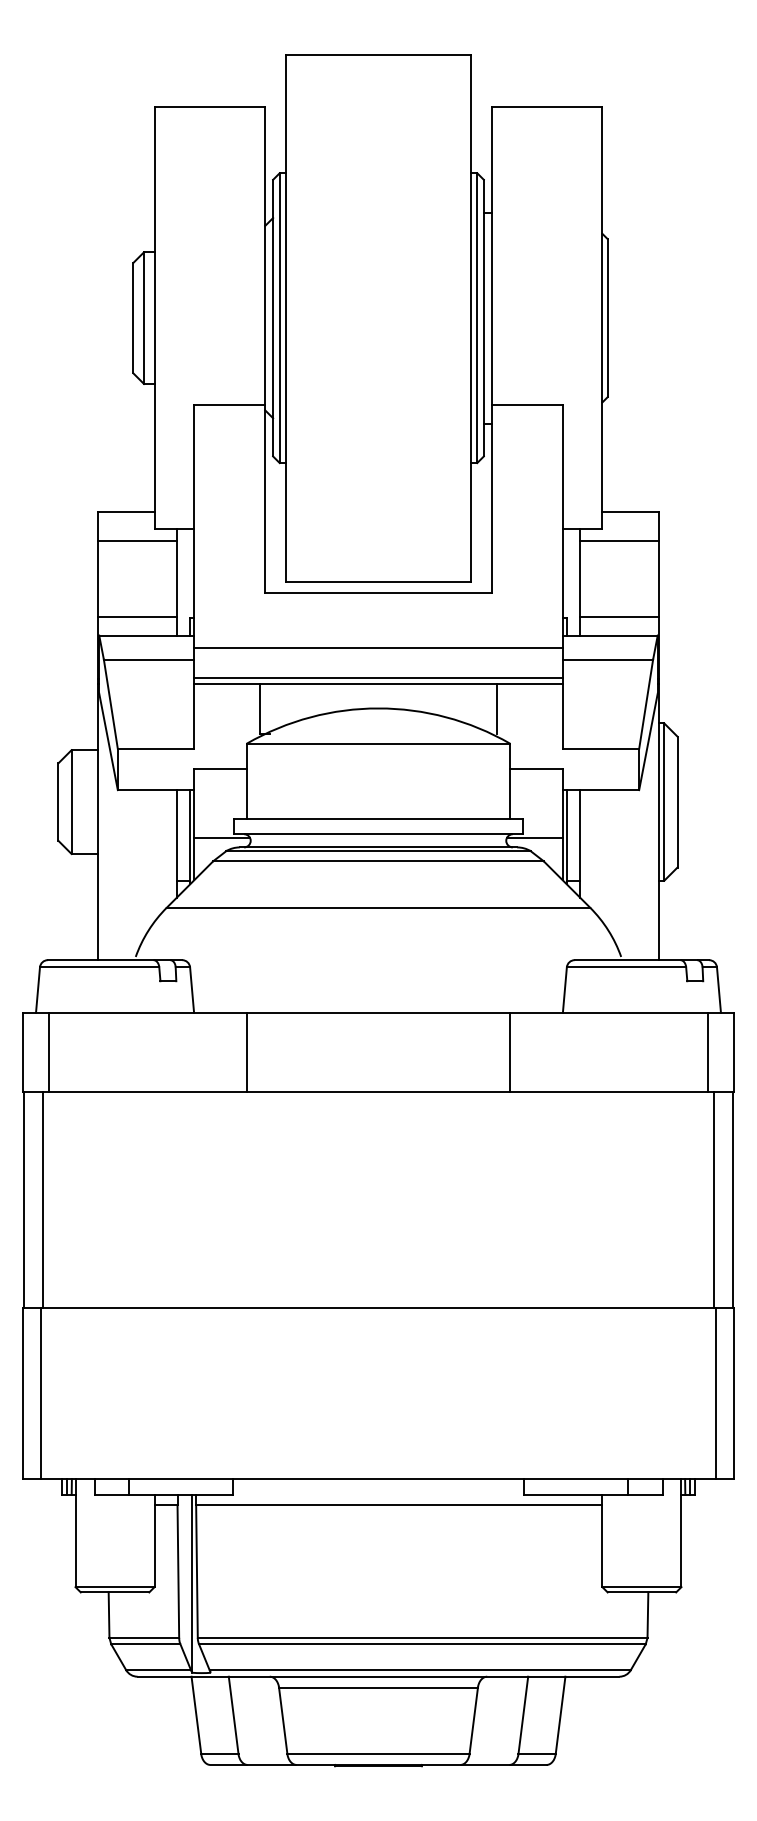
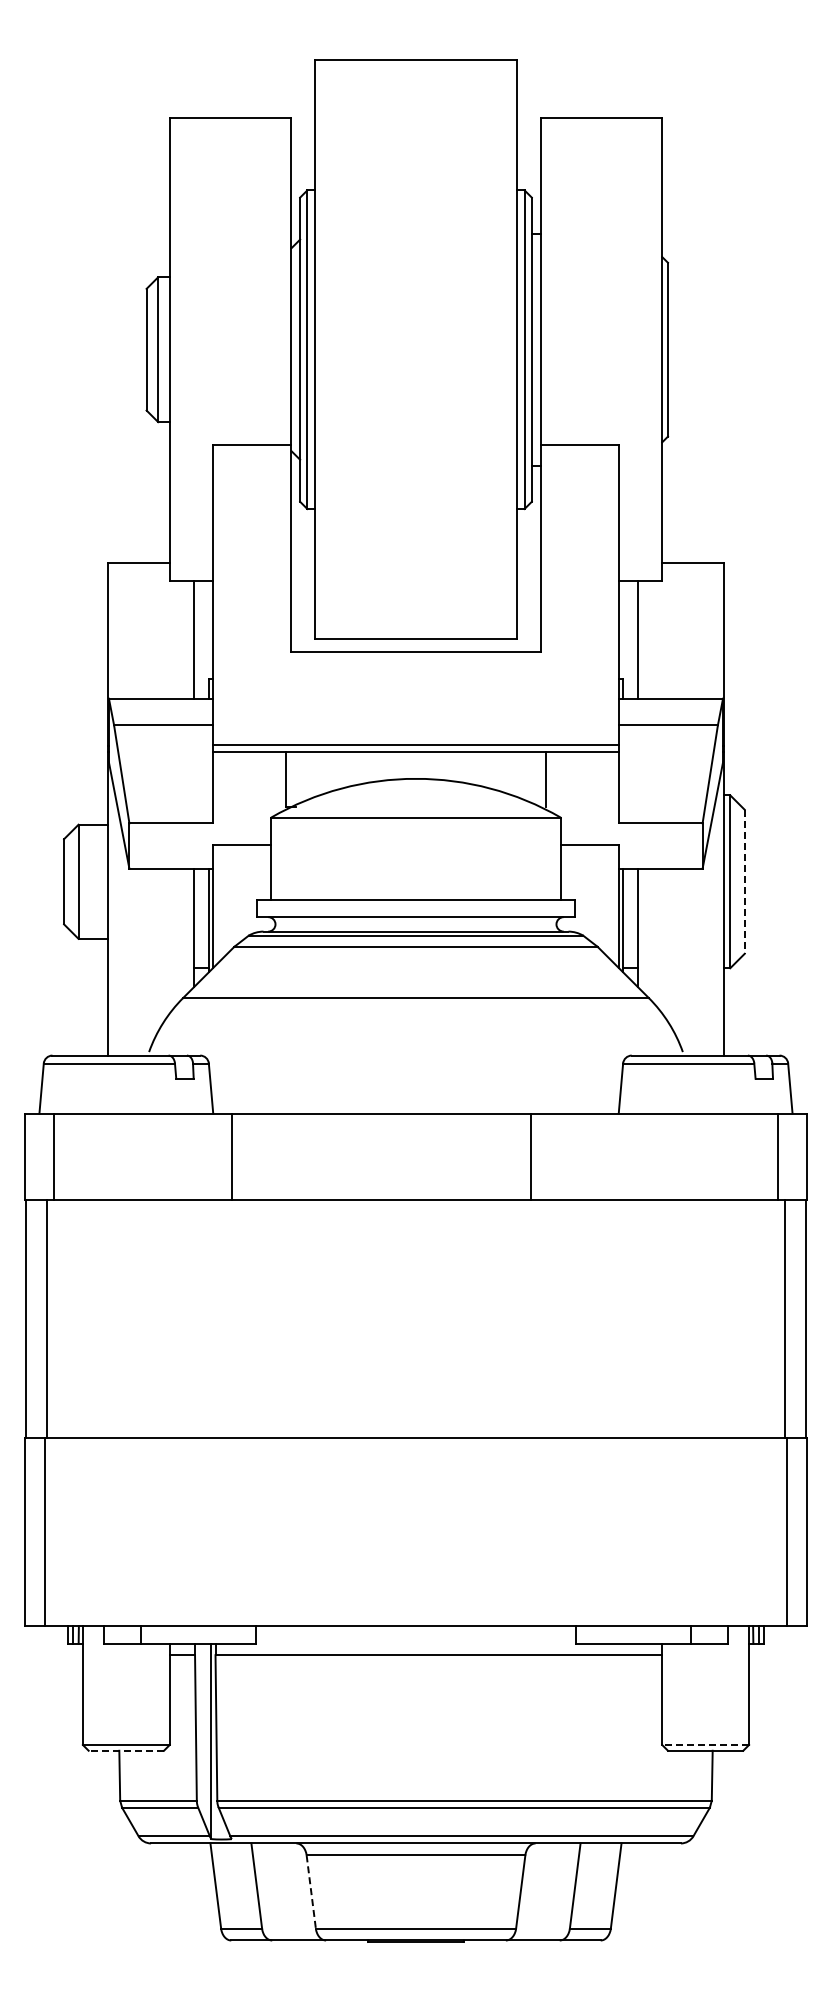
line: (137, 540) -> (150, 594), removed
line: (619, 540) -> (680, 594), removed
line: (137, 617) -> (150, 678), removed
line: (619, 617) -> (680, 678), removed
line: (378, 648) -> (415, 712), removed
line: (677, 801) -> (744, 881), solid -> dashed
line: (221, 838) -> (243, 921), removed
line: (534, 838) -> (587, 921), removed
line: (247, 1051) -> (232, 1156), moved
line: (509, 1051) -> (530, 1156), moved
line: (641, 1586) -> (705, 1744), solid -> dashed
line: (115, 1592) -> (126, 1750), solid -> dashed
line: (283, 1720) -> (311, 1891), solid -> dashed

